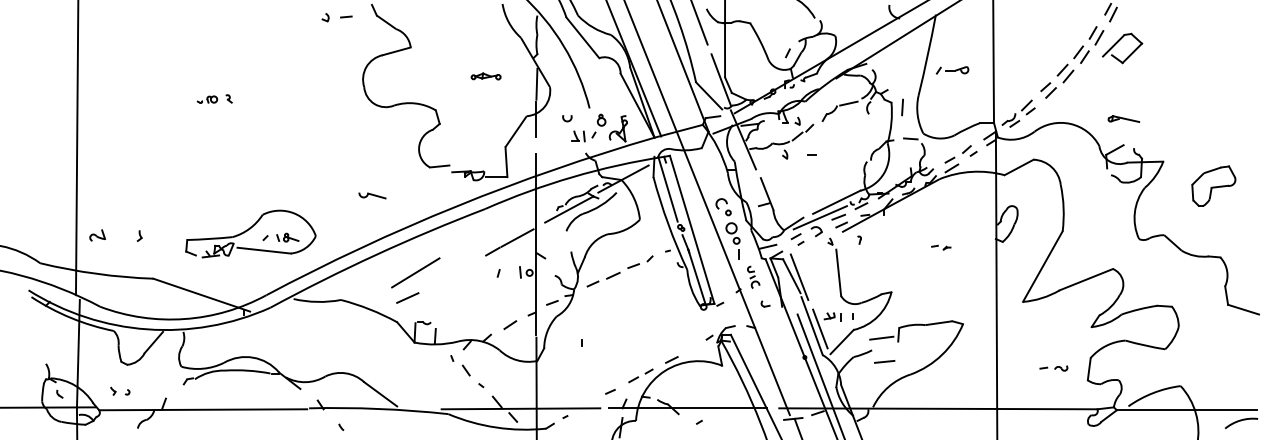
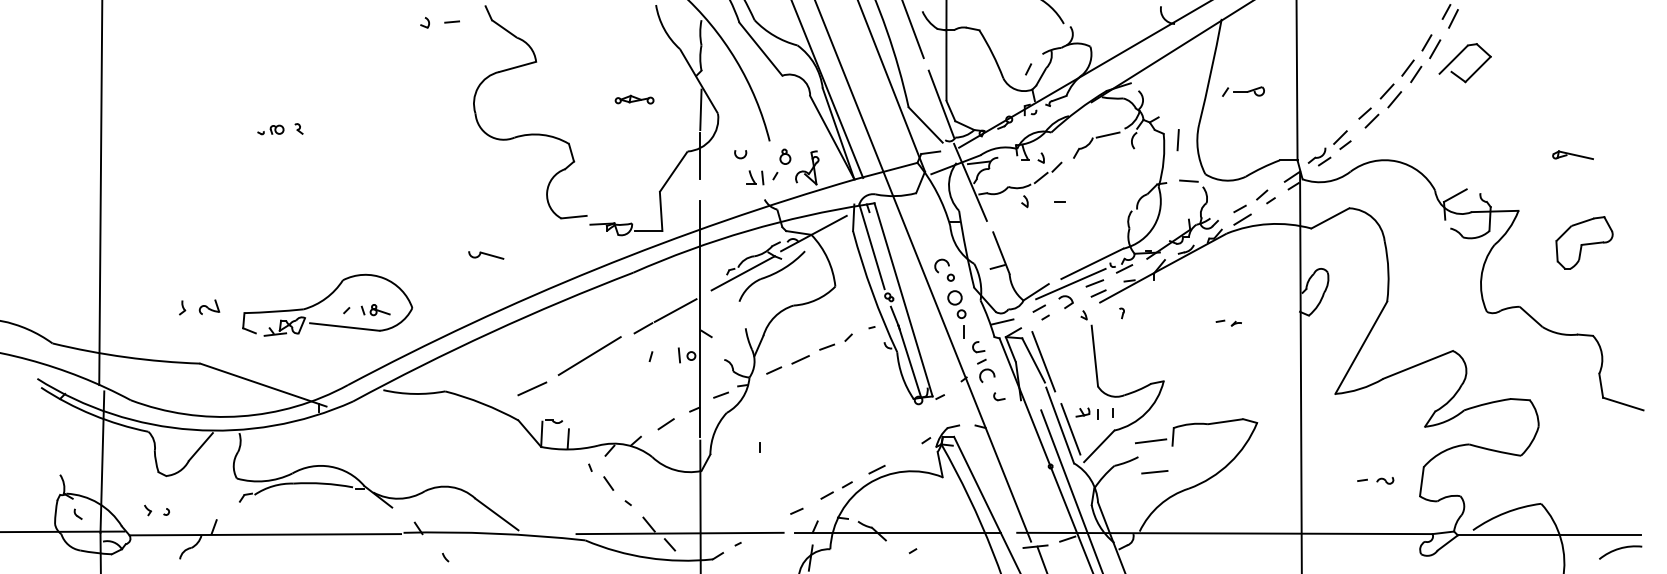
part: (1123, 118) -> (1572, 154), moved
part: (97, 234) -> (209, 306), moved
line: (415, 272) -> (589, 355), moved
part: (753, 277) -> (983, 361), size x1.43

